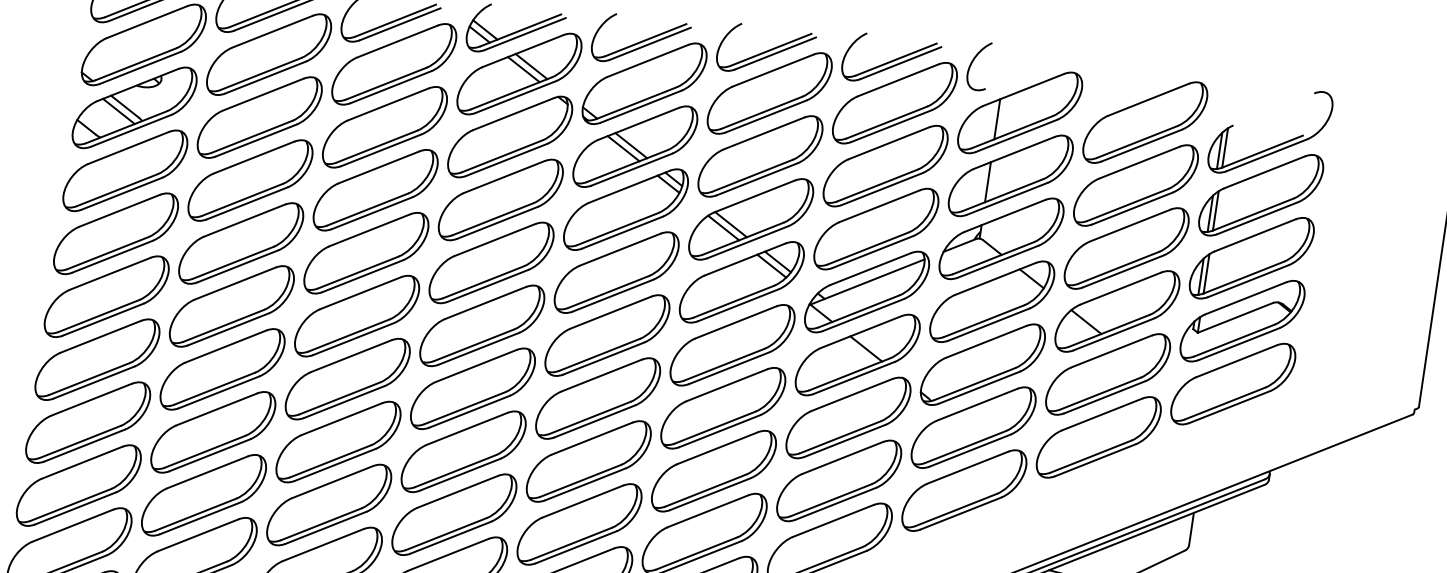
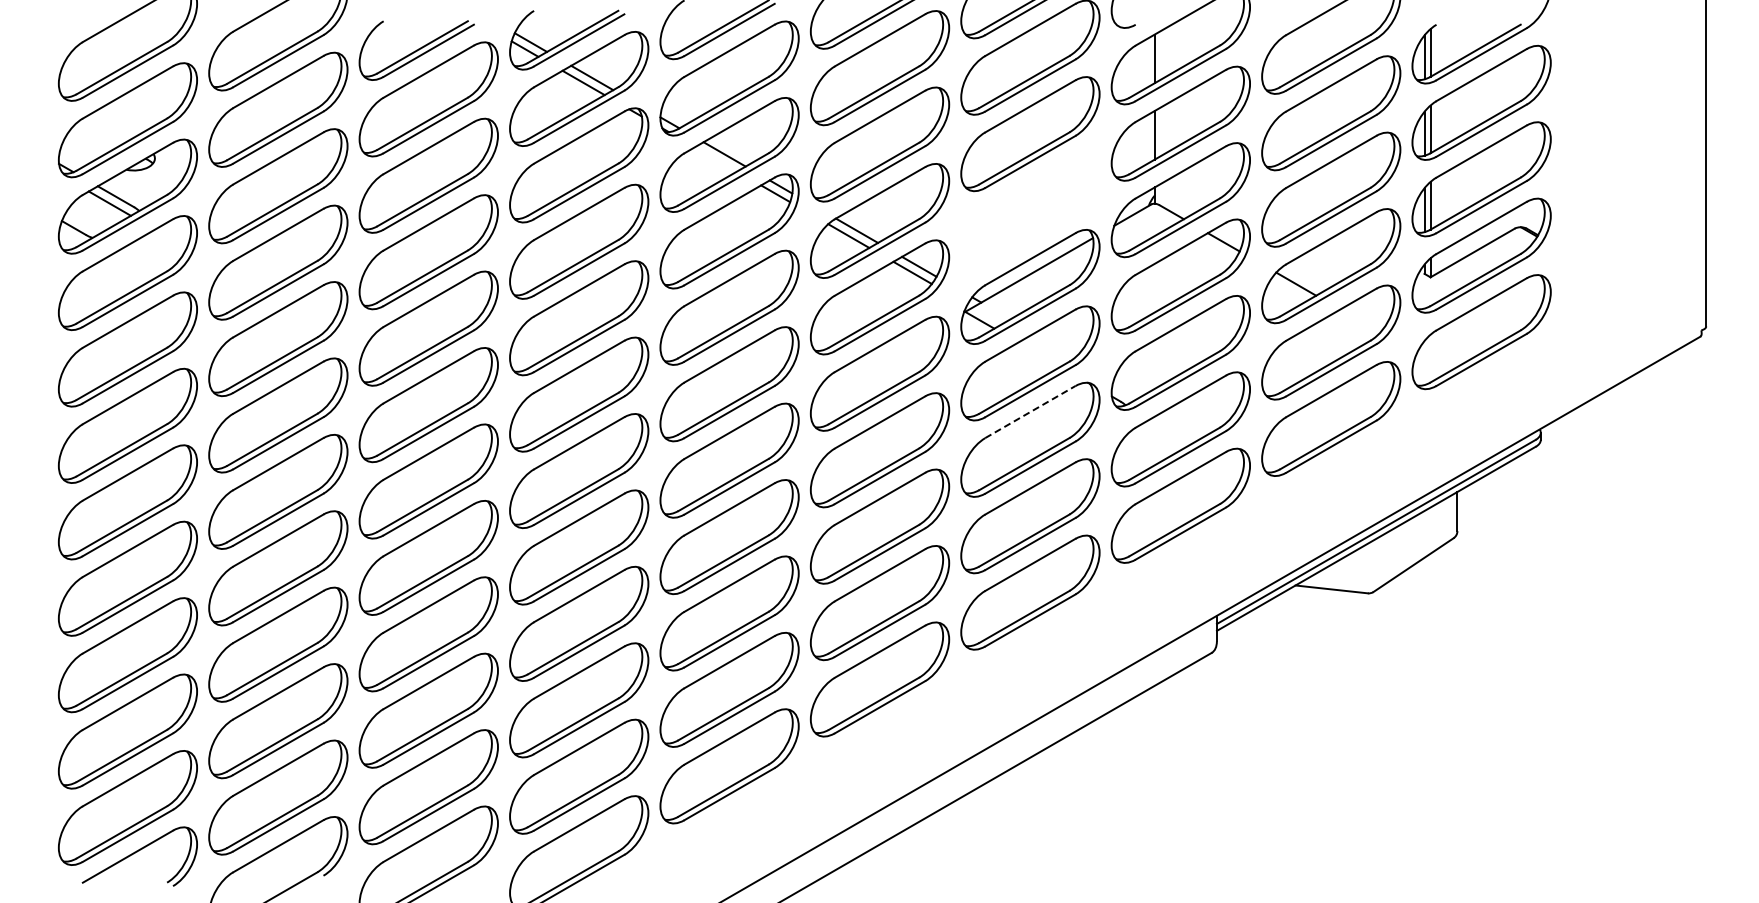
line: (623, 148) -> (715, 159), removed
part: (876, 229) -> (1030, 210), removed
line: (866, 348) -> (1039, 354), removed
line: (851, 394) -> (1030, 411), solid -> dashed

